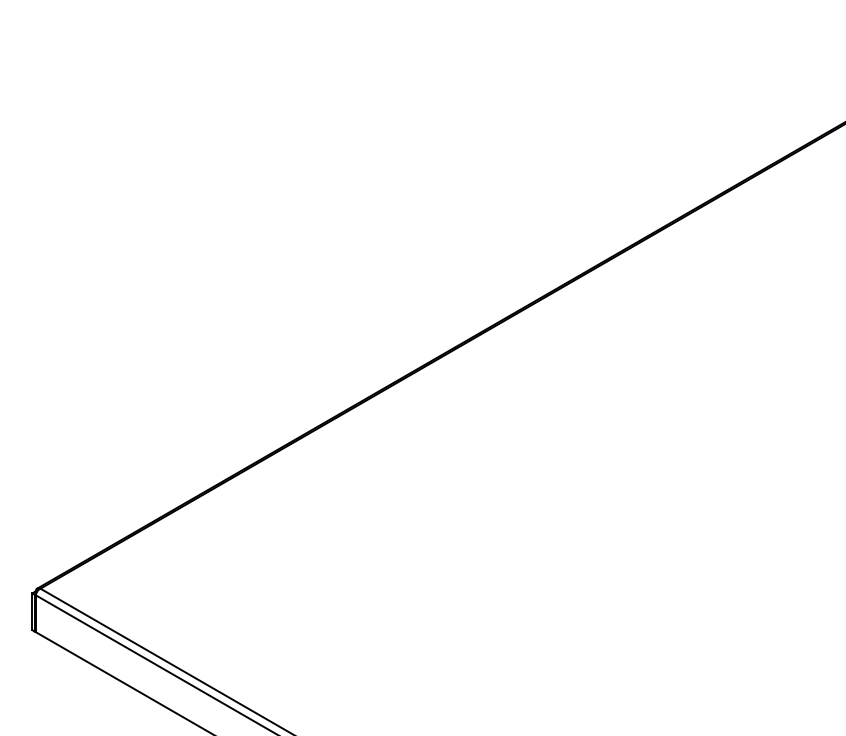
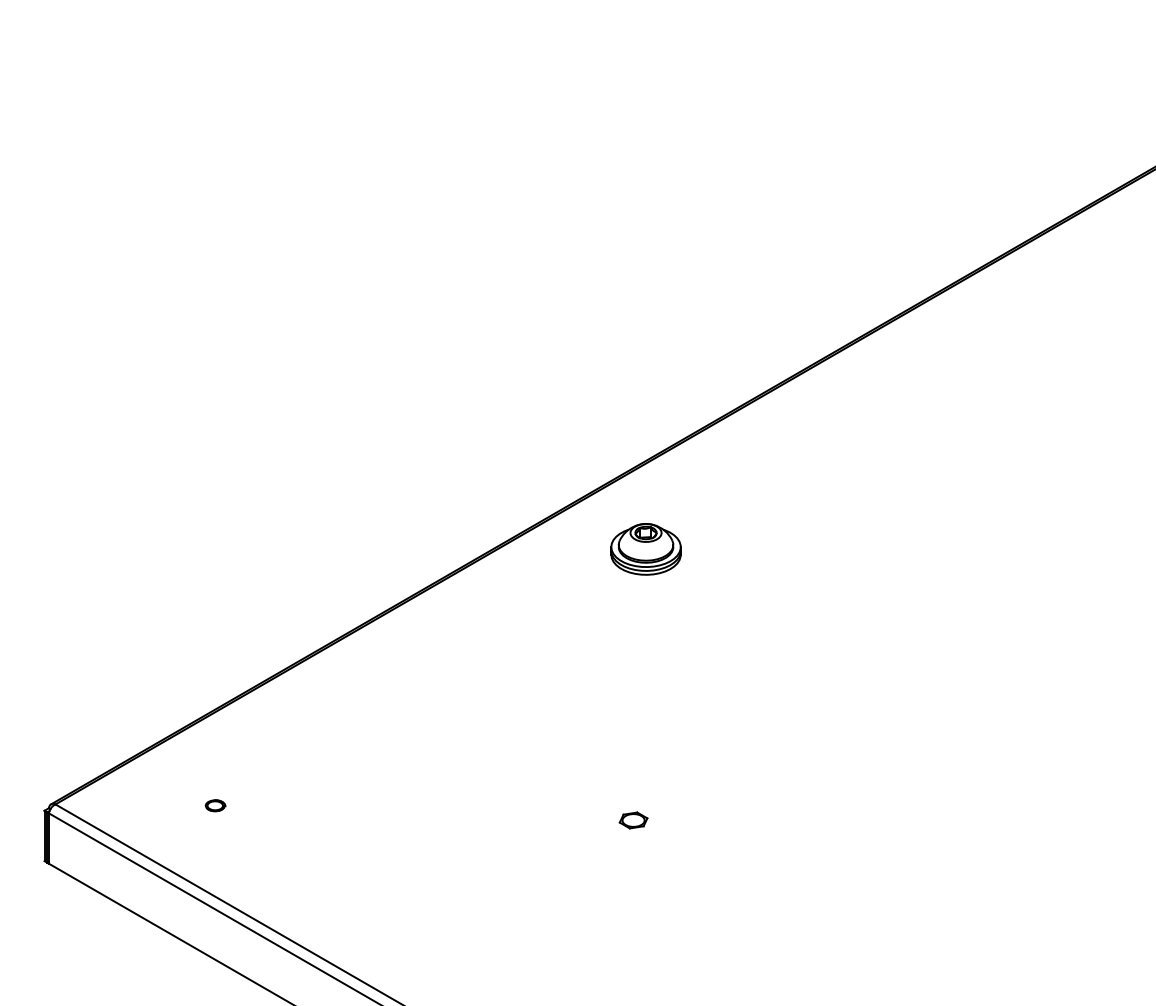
part: (472, 402) -> (645, 549), added
part: (157, 589) -> (215, 805), added
part: (463, 600) -> (633, 820), added

